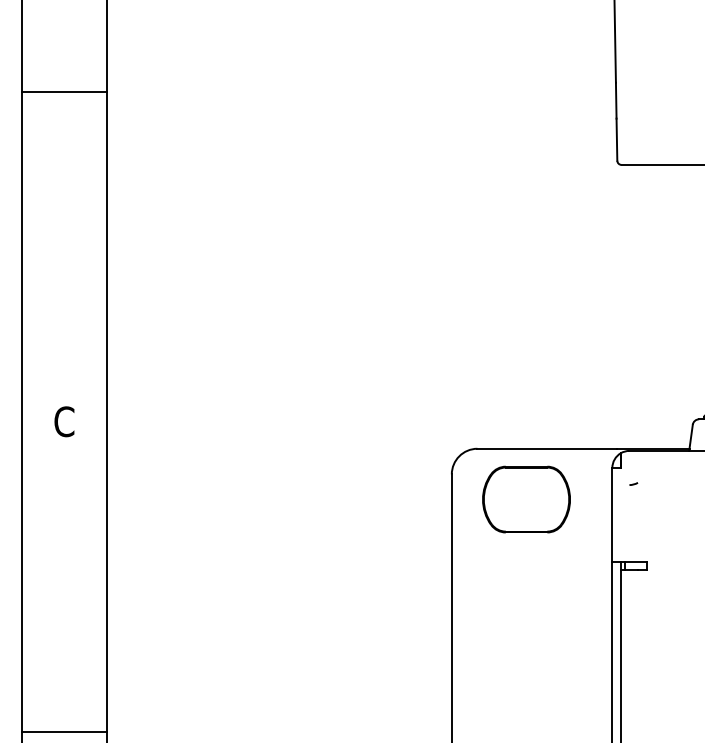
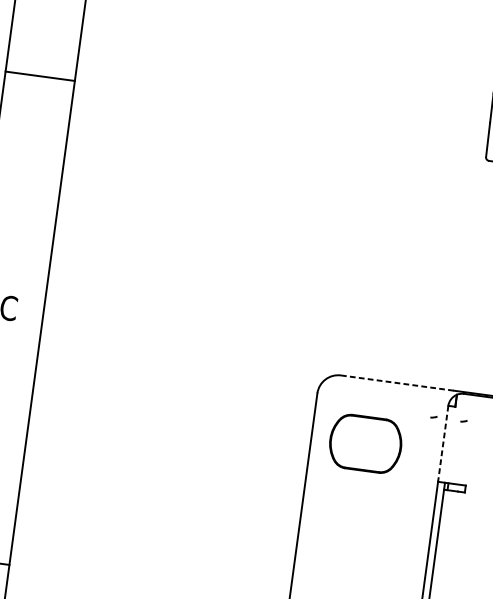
line: (64, 91) -> (40, 75), moved
line: (547, 448) -> (397, 382), solid -> dashed
curve: (596, 483) -> (433, 416), added
part: (526, 499) -> (365, 443), moved
line: (612, 514) -> (443, 443), solid -> dashed

